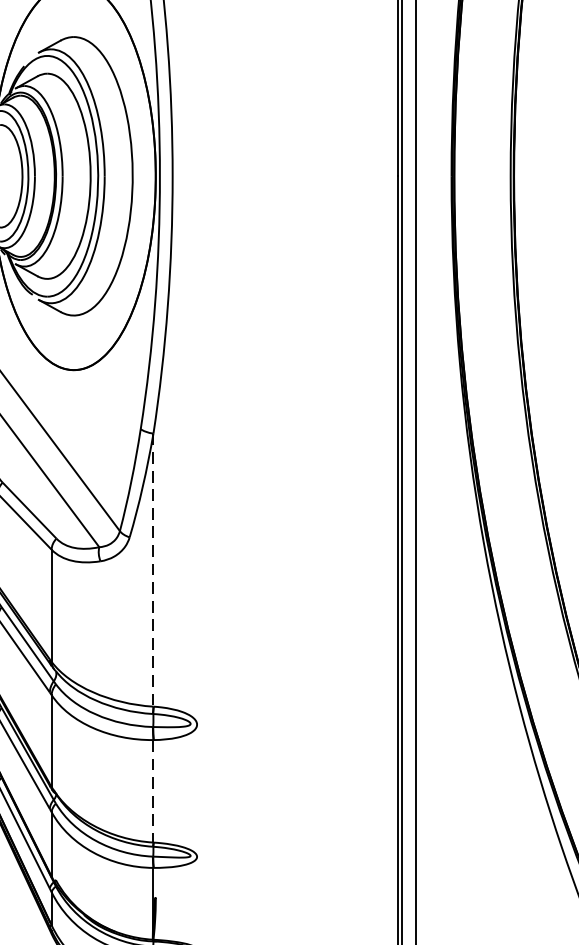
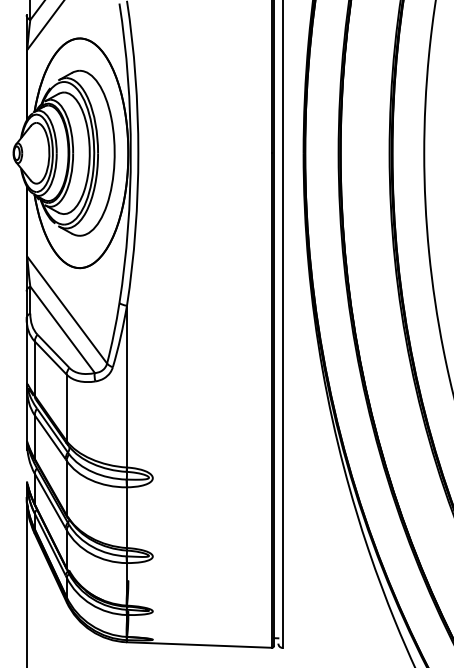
line: (152, 569) -> (126, 386), dashed -> solid
line: (152, 792) -> (126, 518), dashed -> solid

